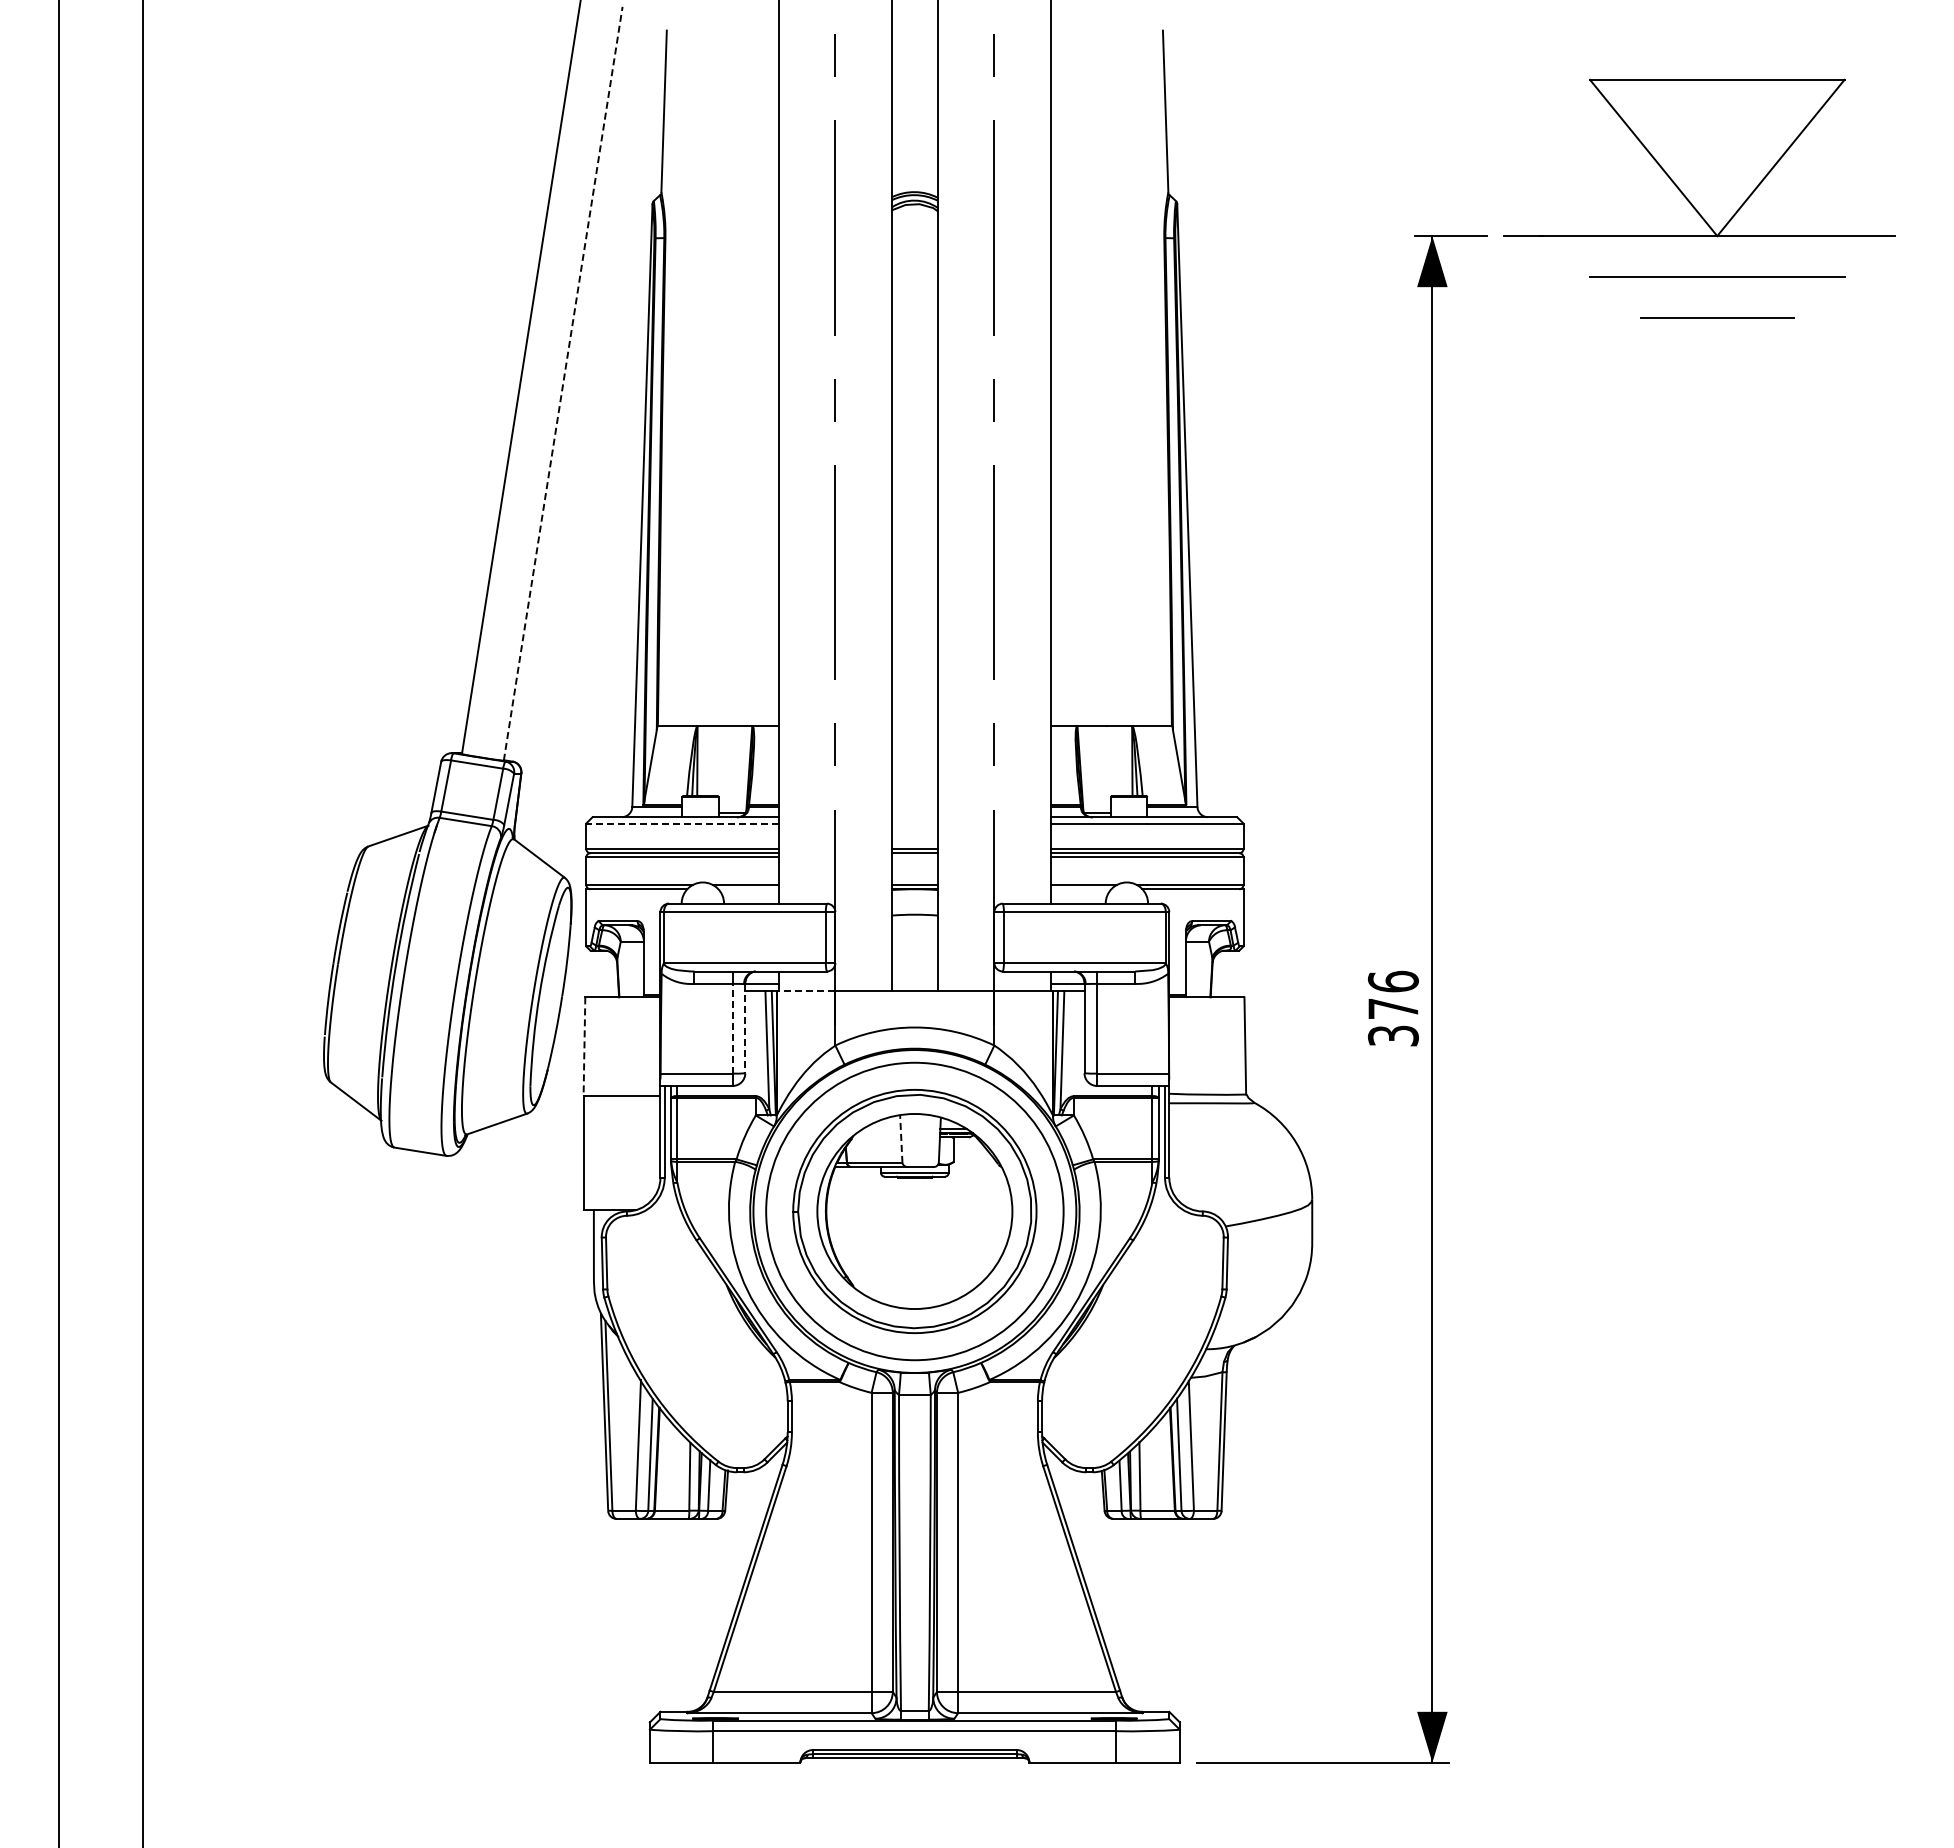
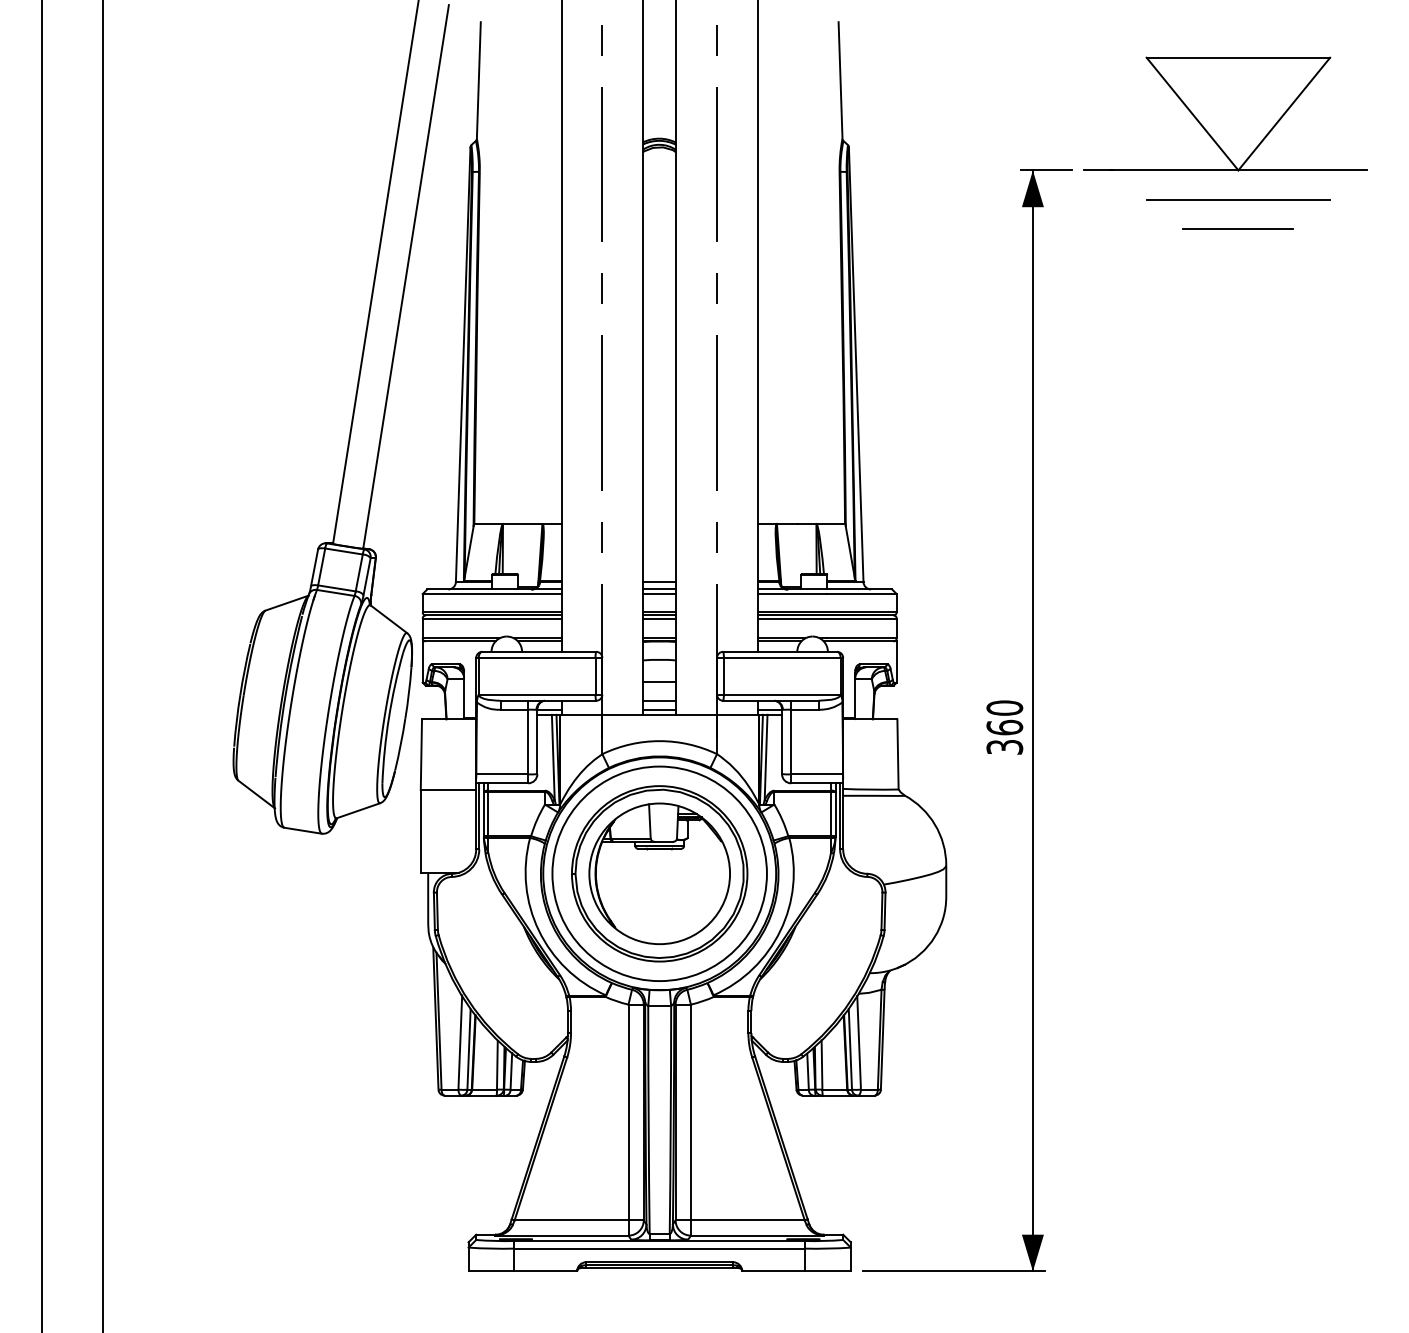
line: (563, 383) -> (406, 276), dashed -> solid
line: (914, 806) -> (659, 581), added
line: (914, 817) -> (659, 589), added
line: (682, 823) -> (492, 594), dashed -> solid
line: (914, 823) -> (659, 594), added
line: (914, 857) -> (659, 618), added
line: (748, 889) -> (539, 641), added
line: (1081, 889) -> (779, 641), added
line: (914, 946) -> (659, 682), added
line: (914, 971) -> (659, 700), added
line: (914, 983) -> (659, 709), added
line: (805, 991) -> (580, 715), dashed -> solid
text: (1392, 994) -> (1004, 717), 376 -> 360
line: (732, 1028) -> (528, 741), dashed -> solid
line: (745, 1028) -> (537, 741), dashed -> solid
line: (584, 1046) -> (421, 754), dashed -> solid
line: (901, 1139) -> (650, 821), dashed -> solid

